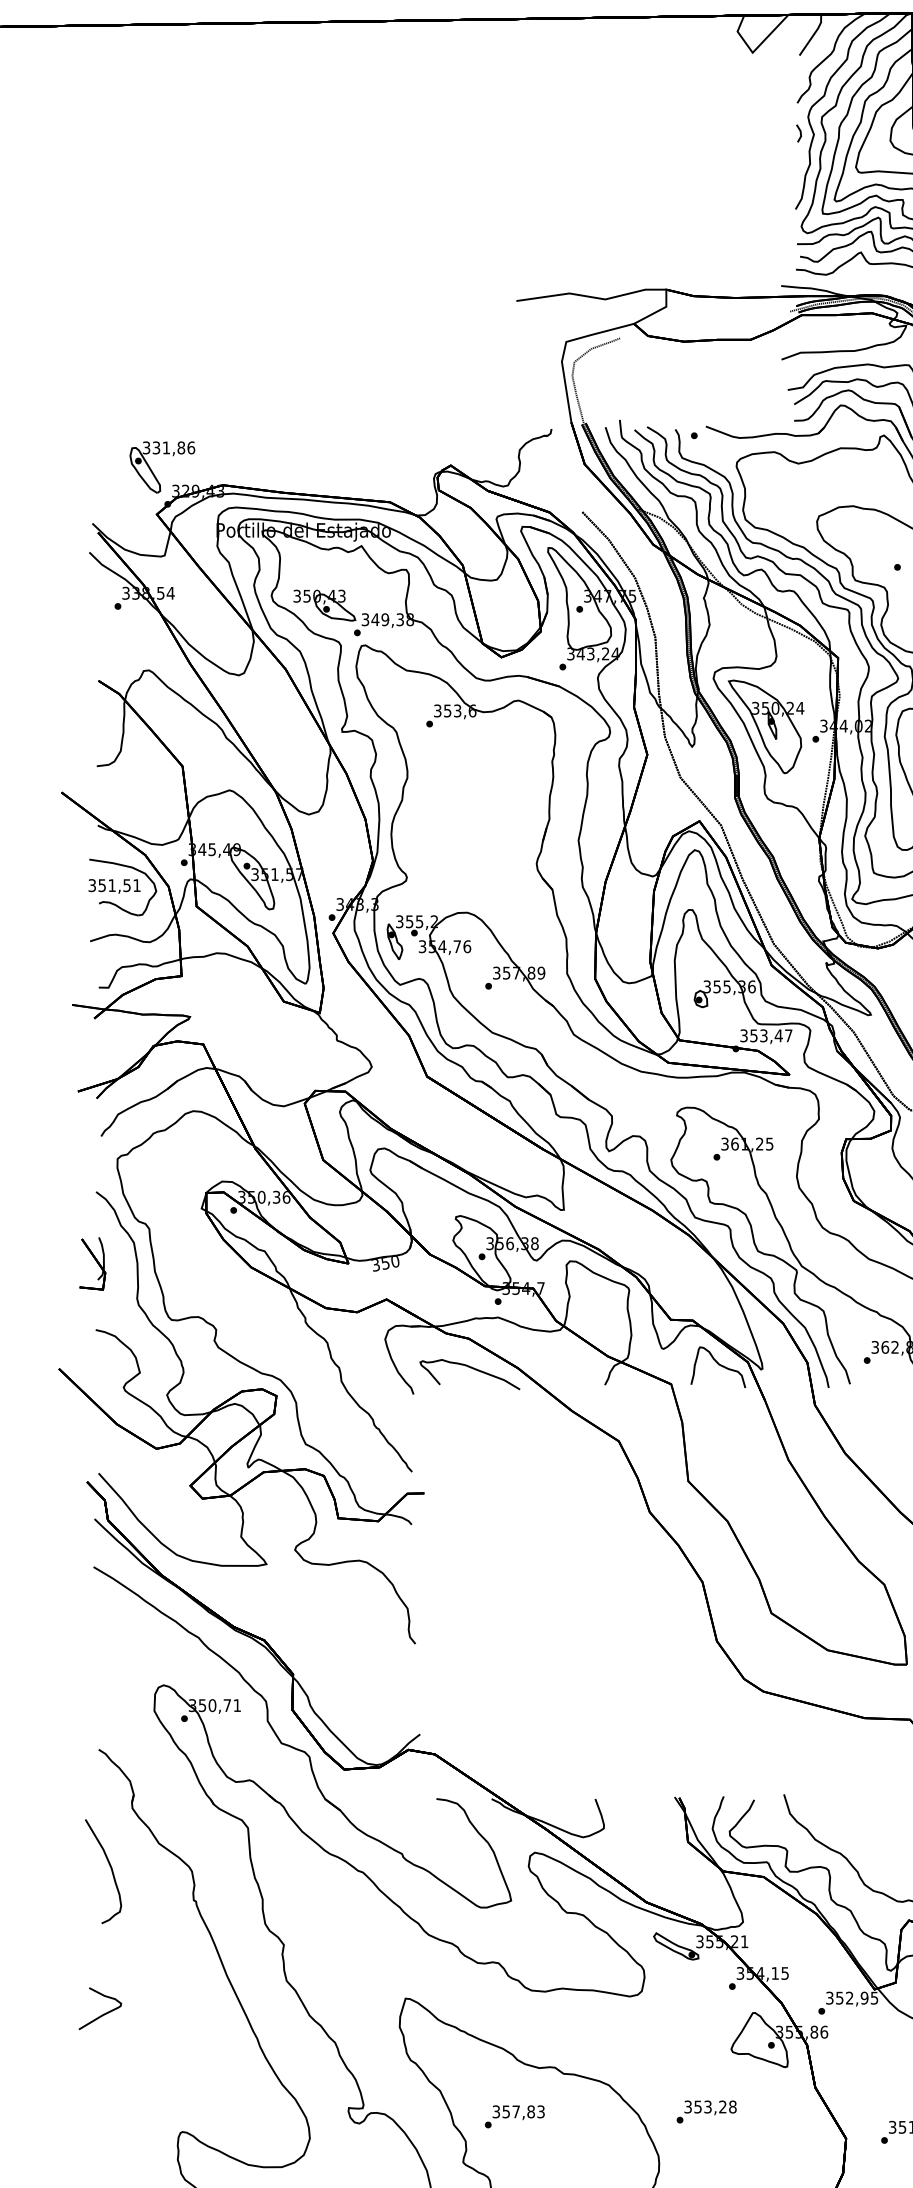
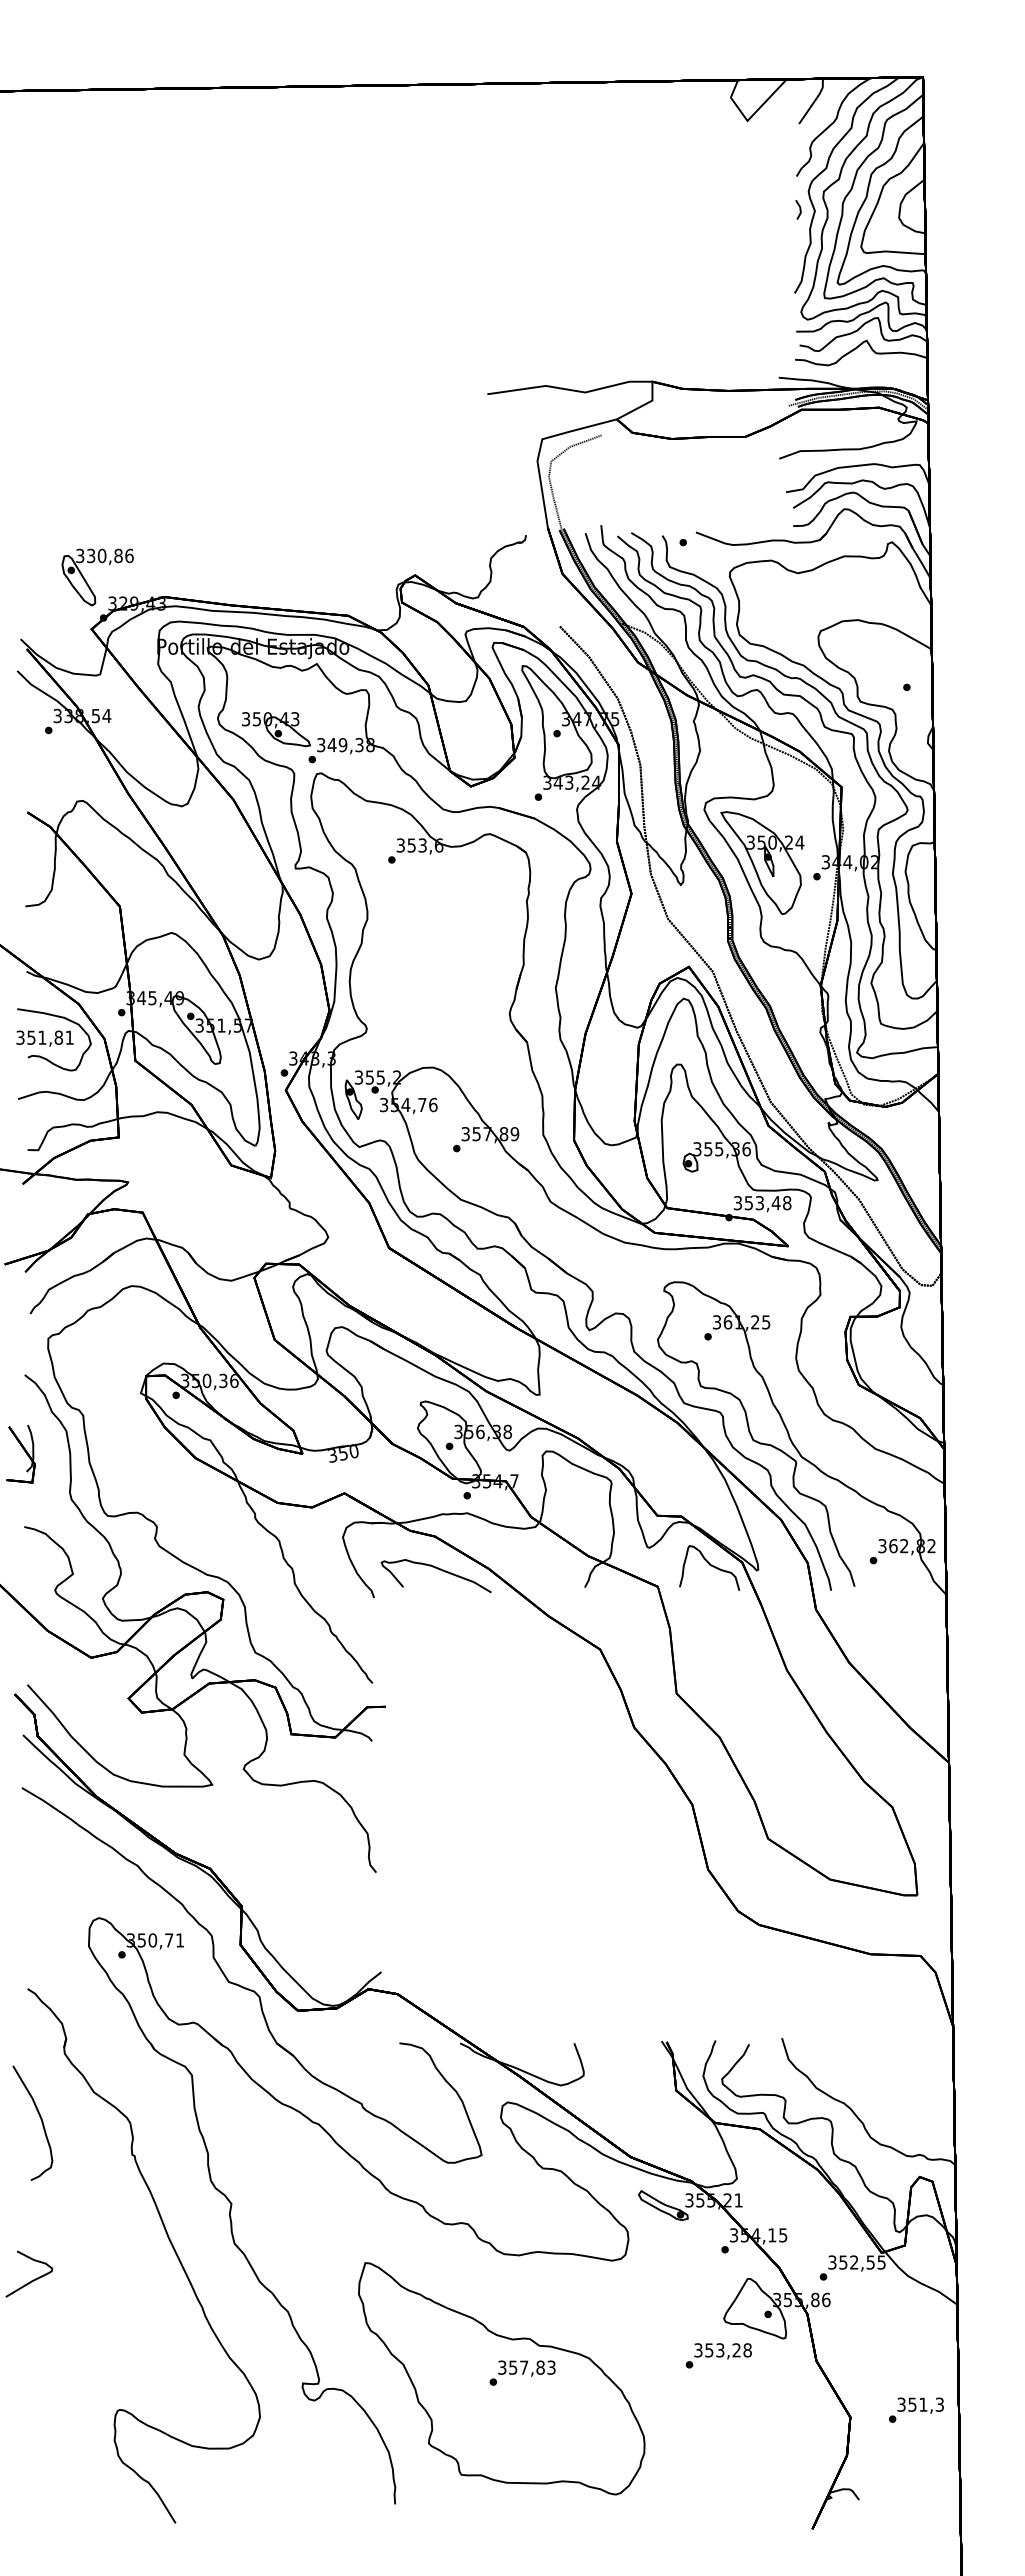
text: (165, 447) -> (101, 555), 331,86 -> 330,86
text: (126, 885) -> (58, 1037), 351,51 -> 351,81
text: (789, 1036) -> (787, 1203), 353,47 -> 353,48
text: (864, 1998) -> (870, 2262), 352,95 -> 352,55
text: (706, 2111) -> (718, 2355), moved
text: (514, 2116) -> (522, 2372), moved

